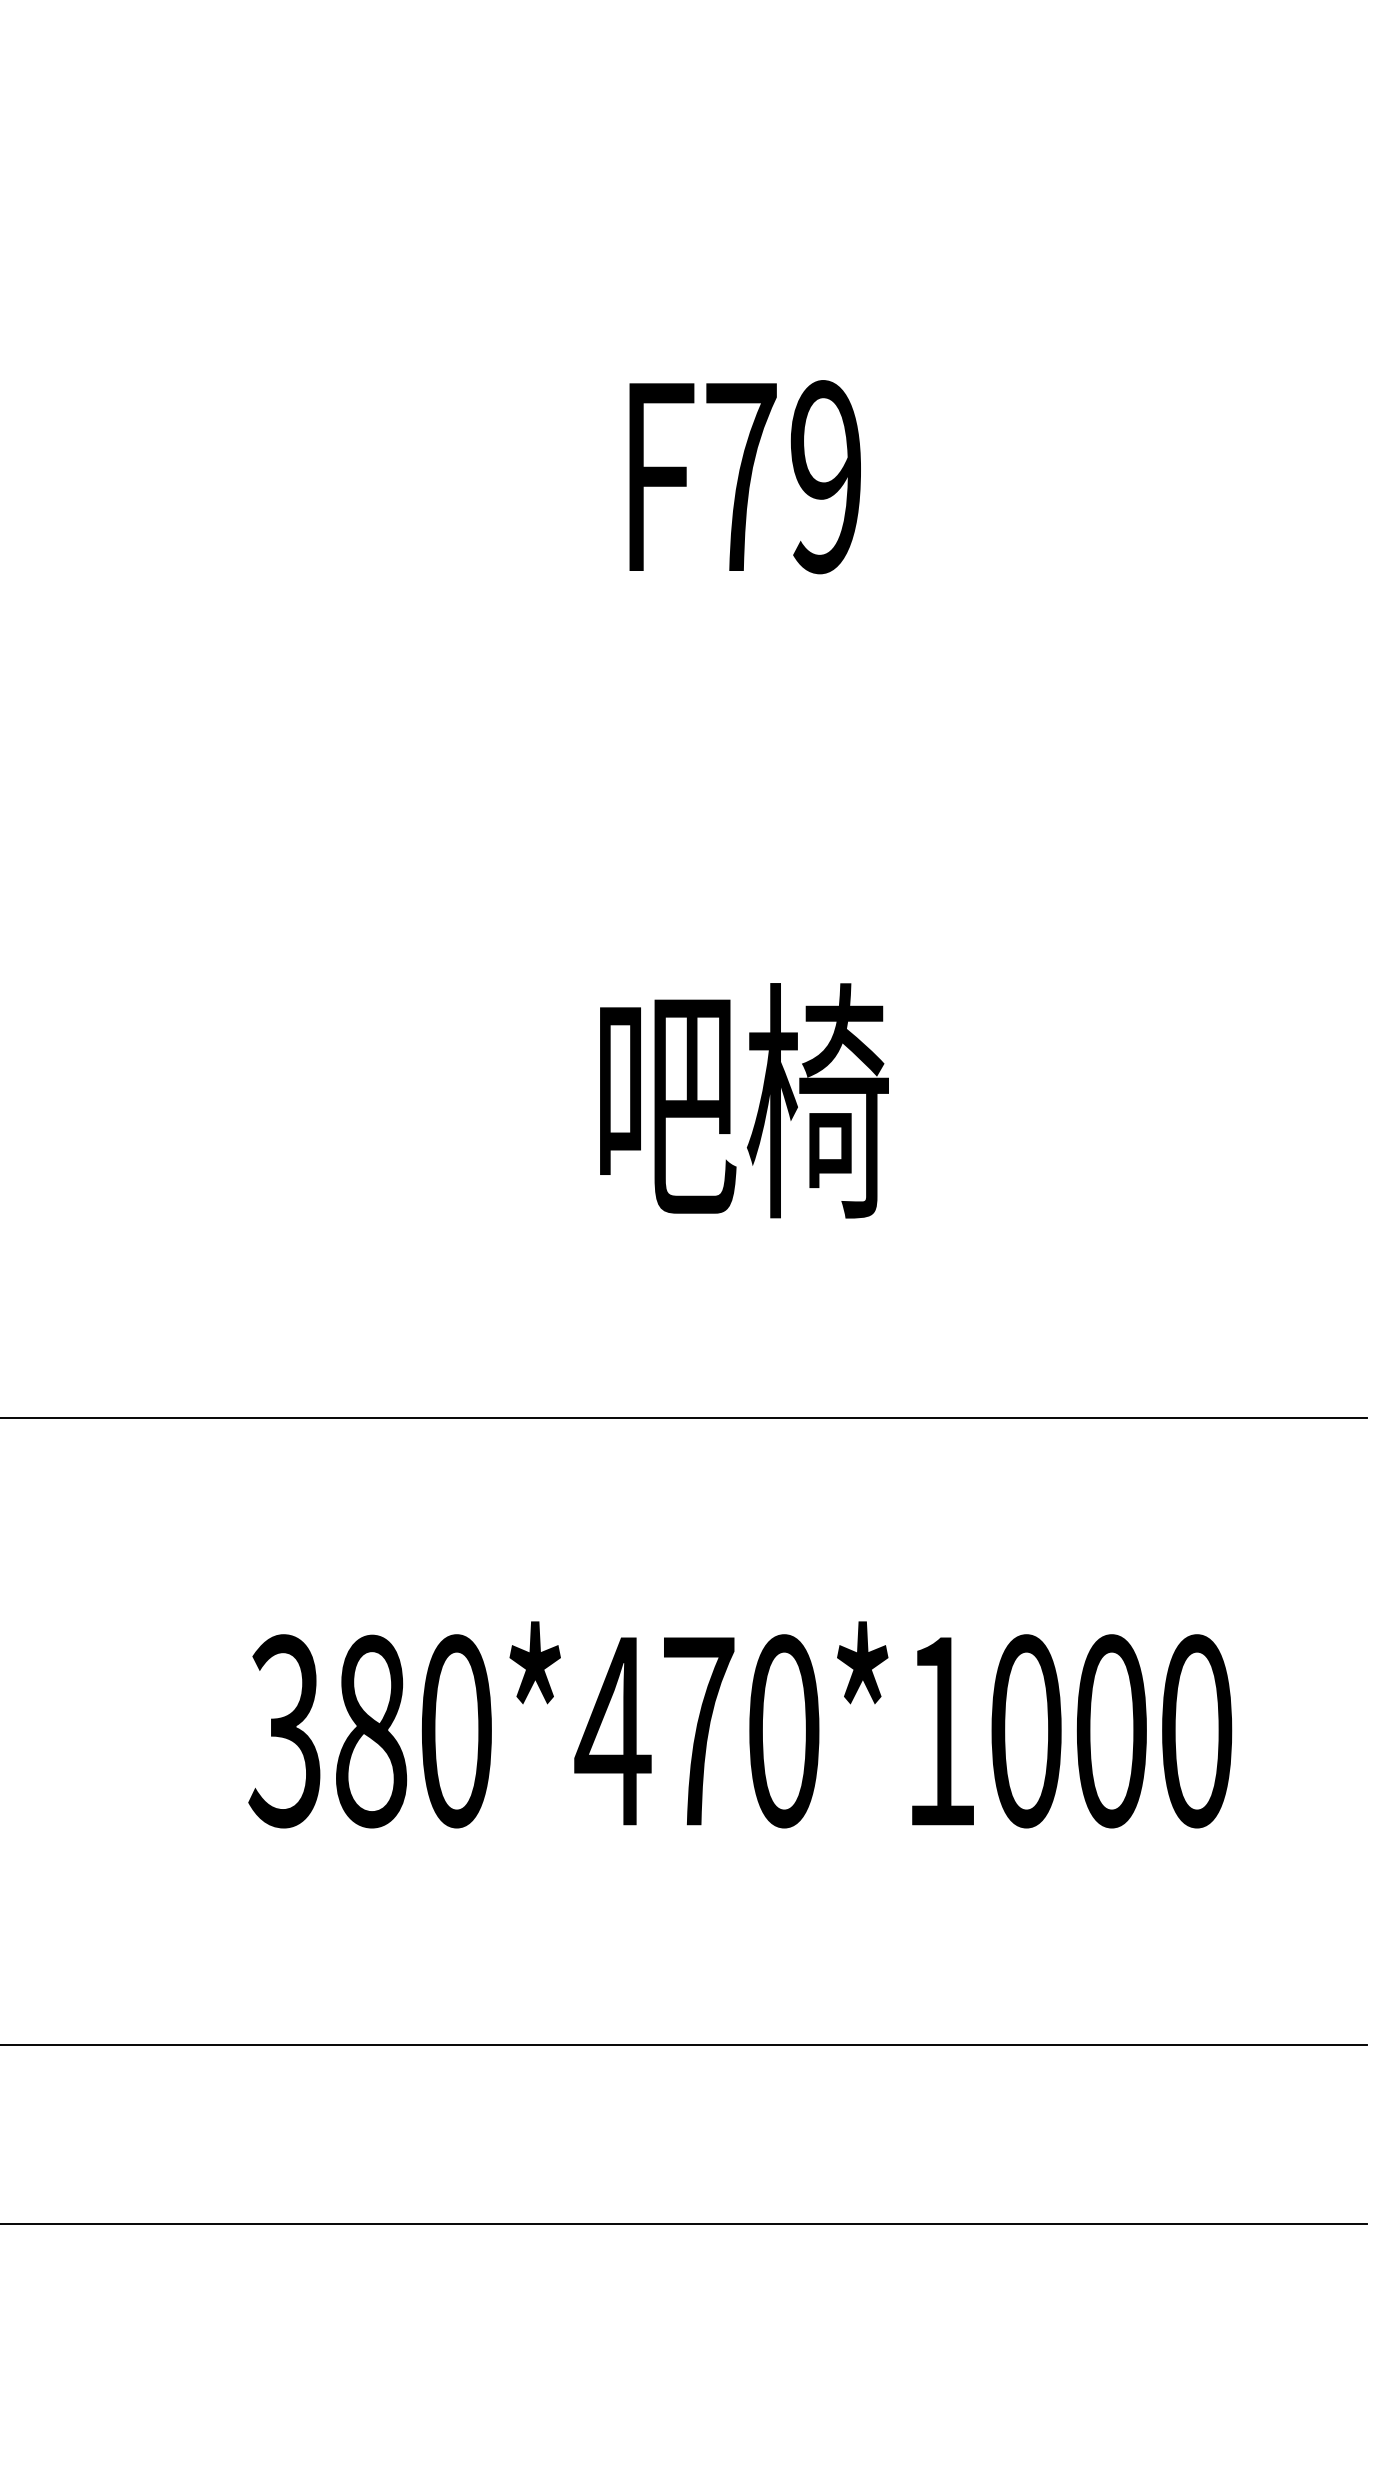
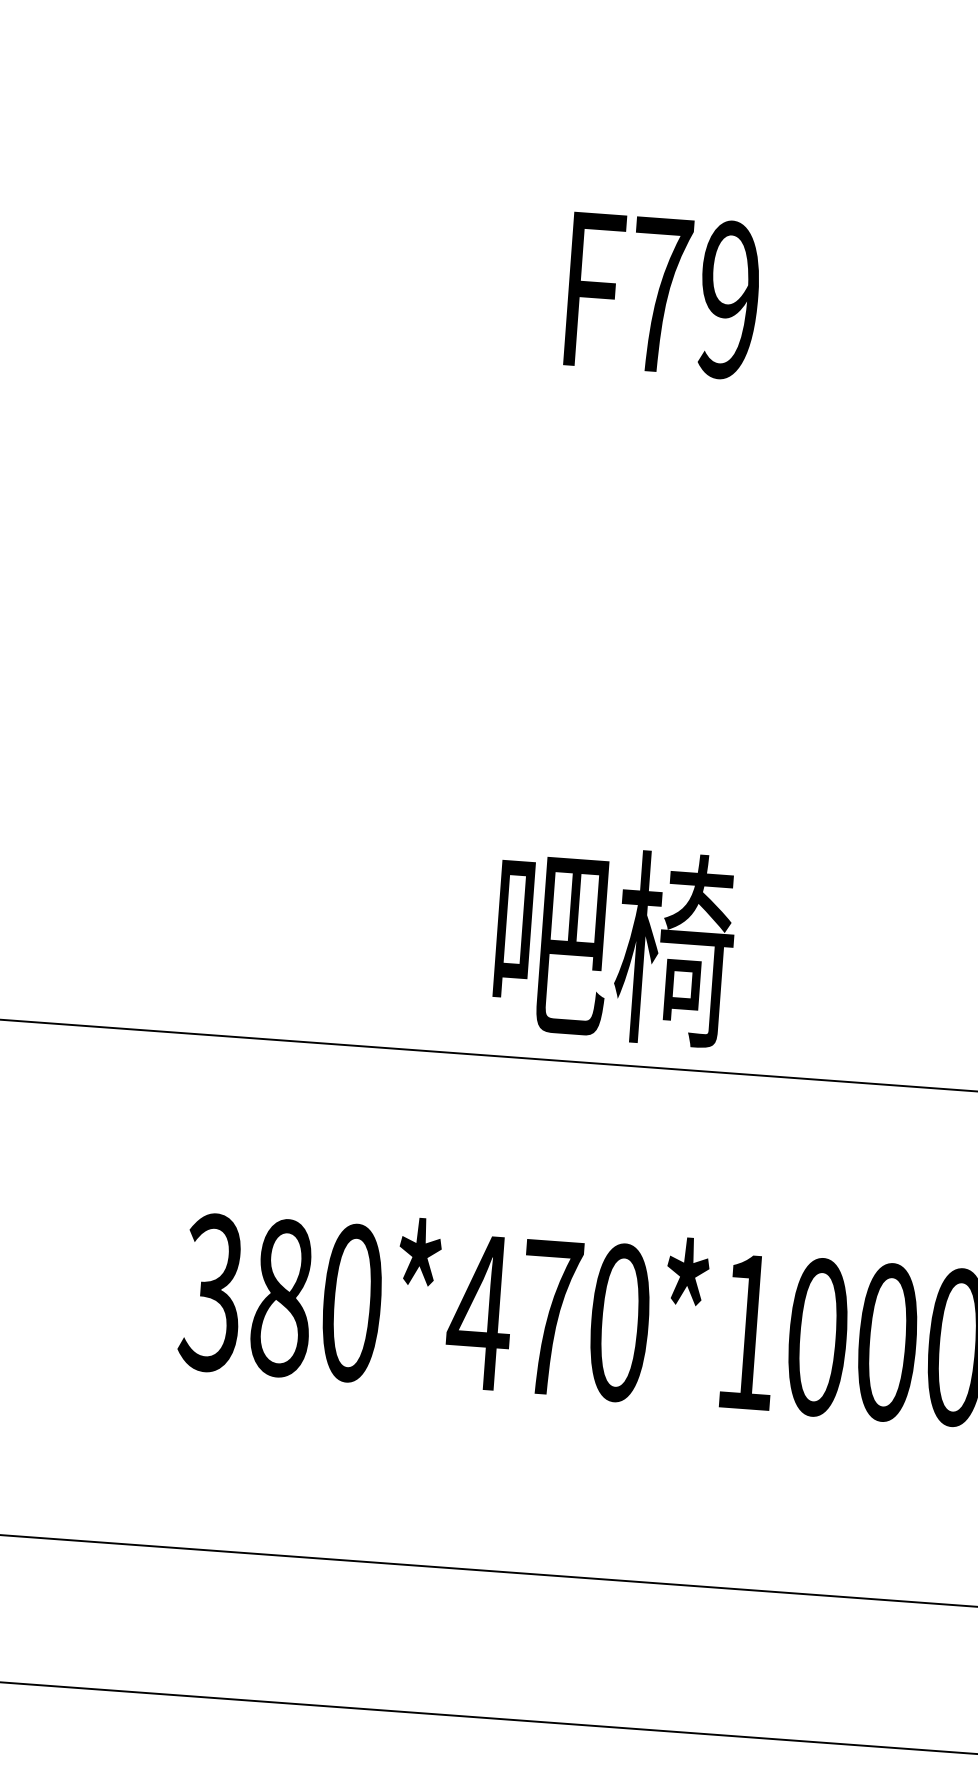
text: (744, 1100) -> (614, 944), moved

